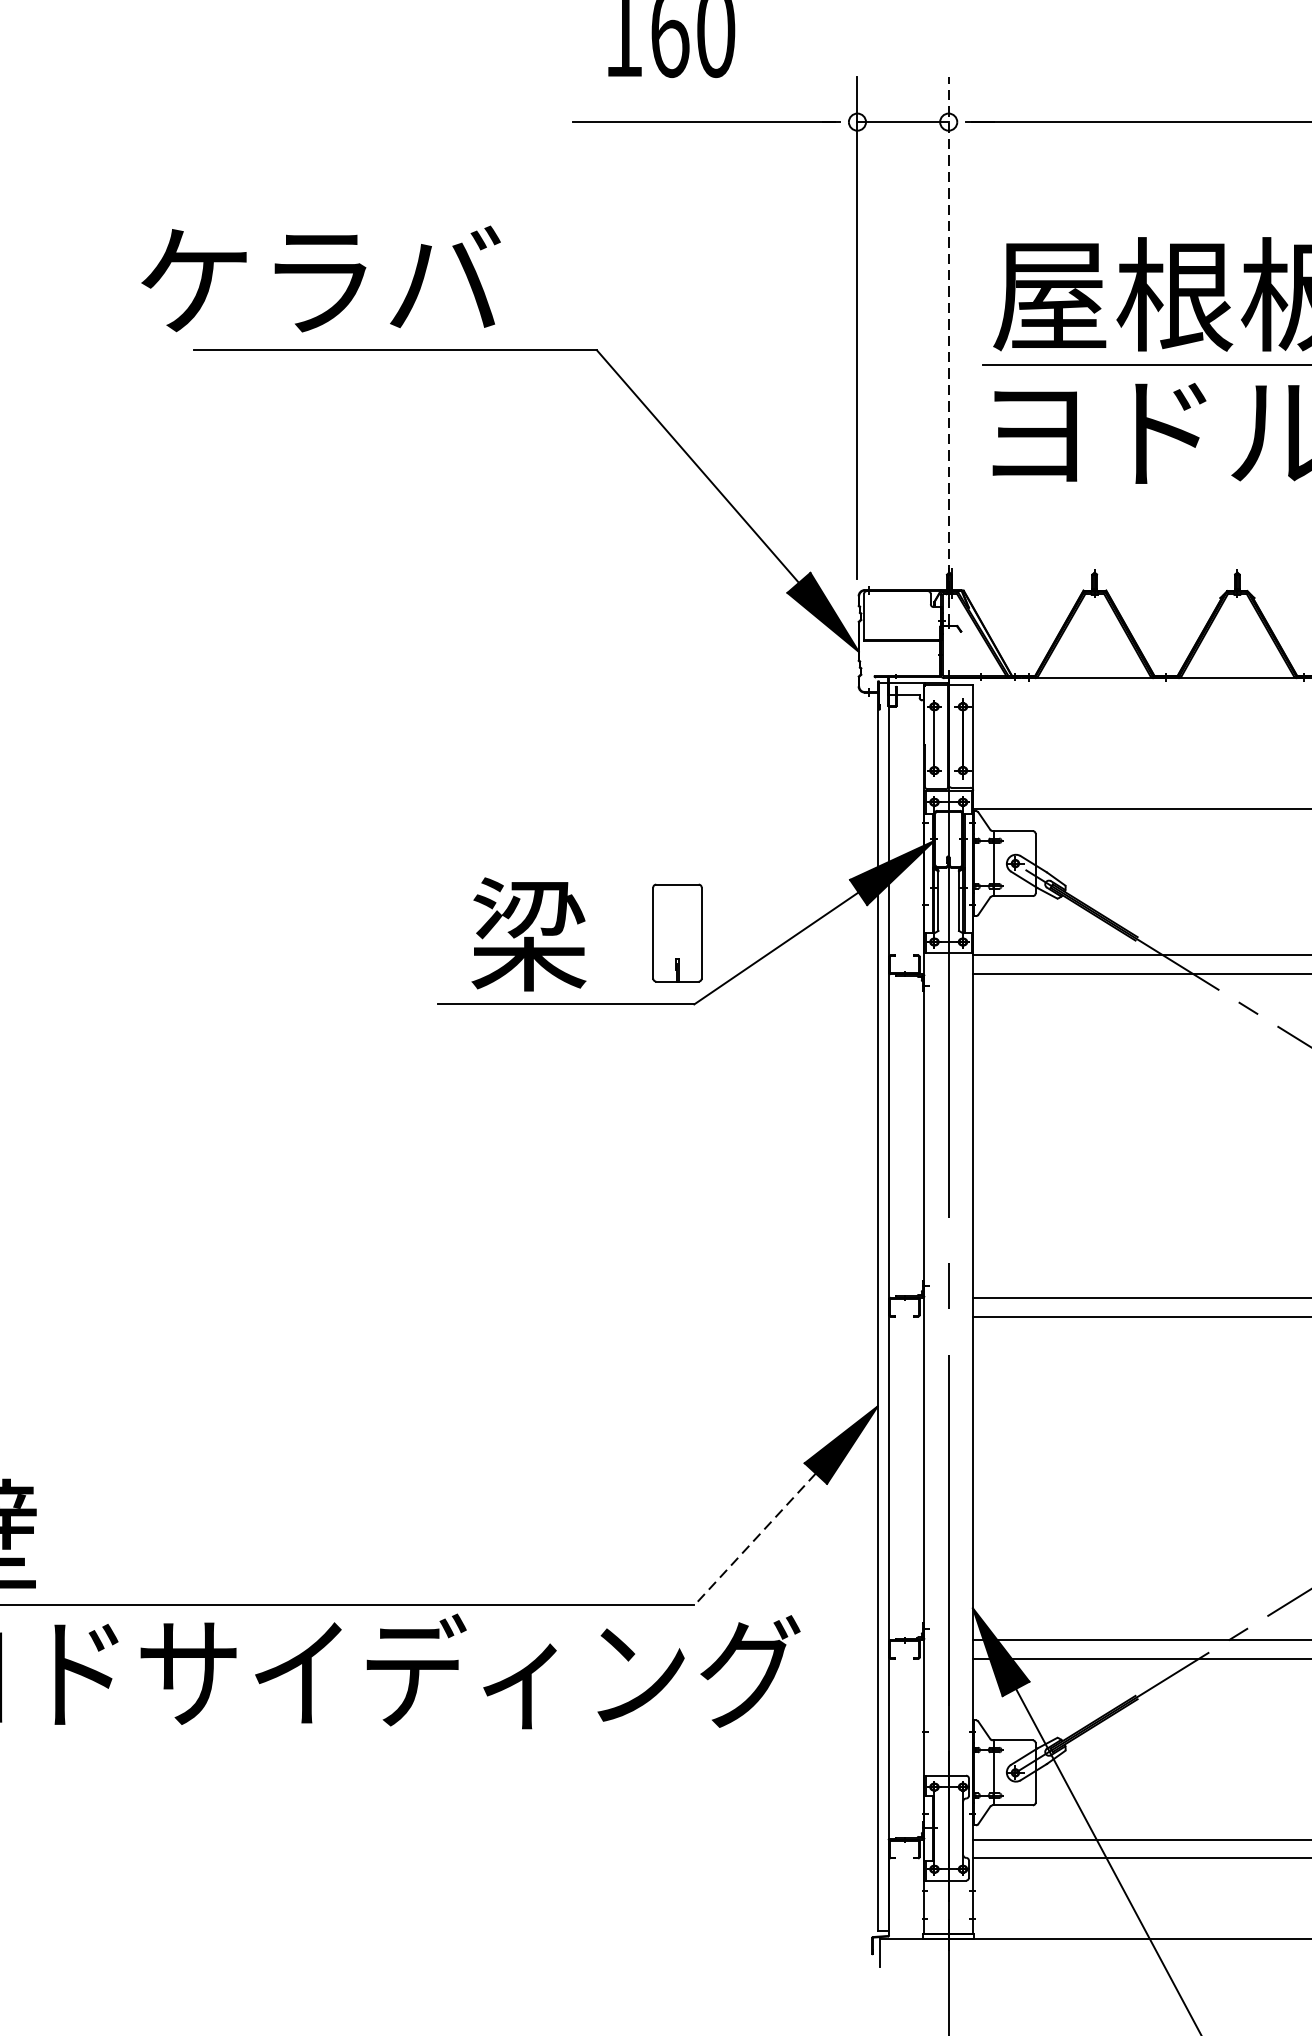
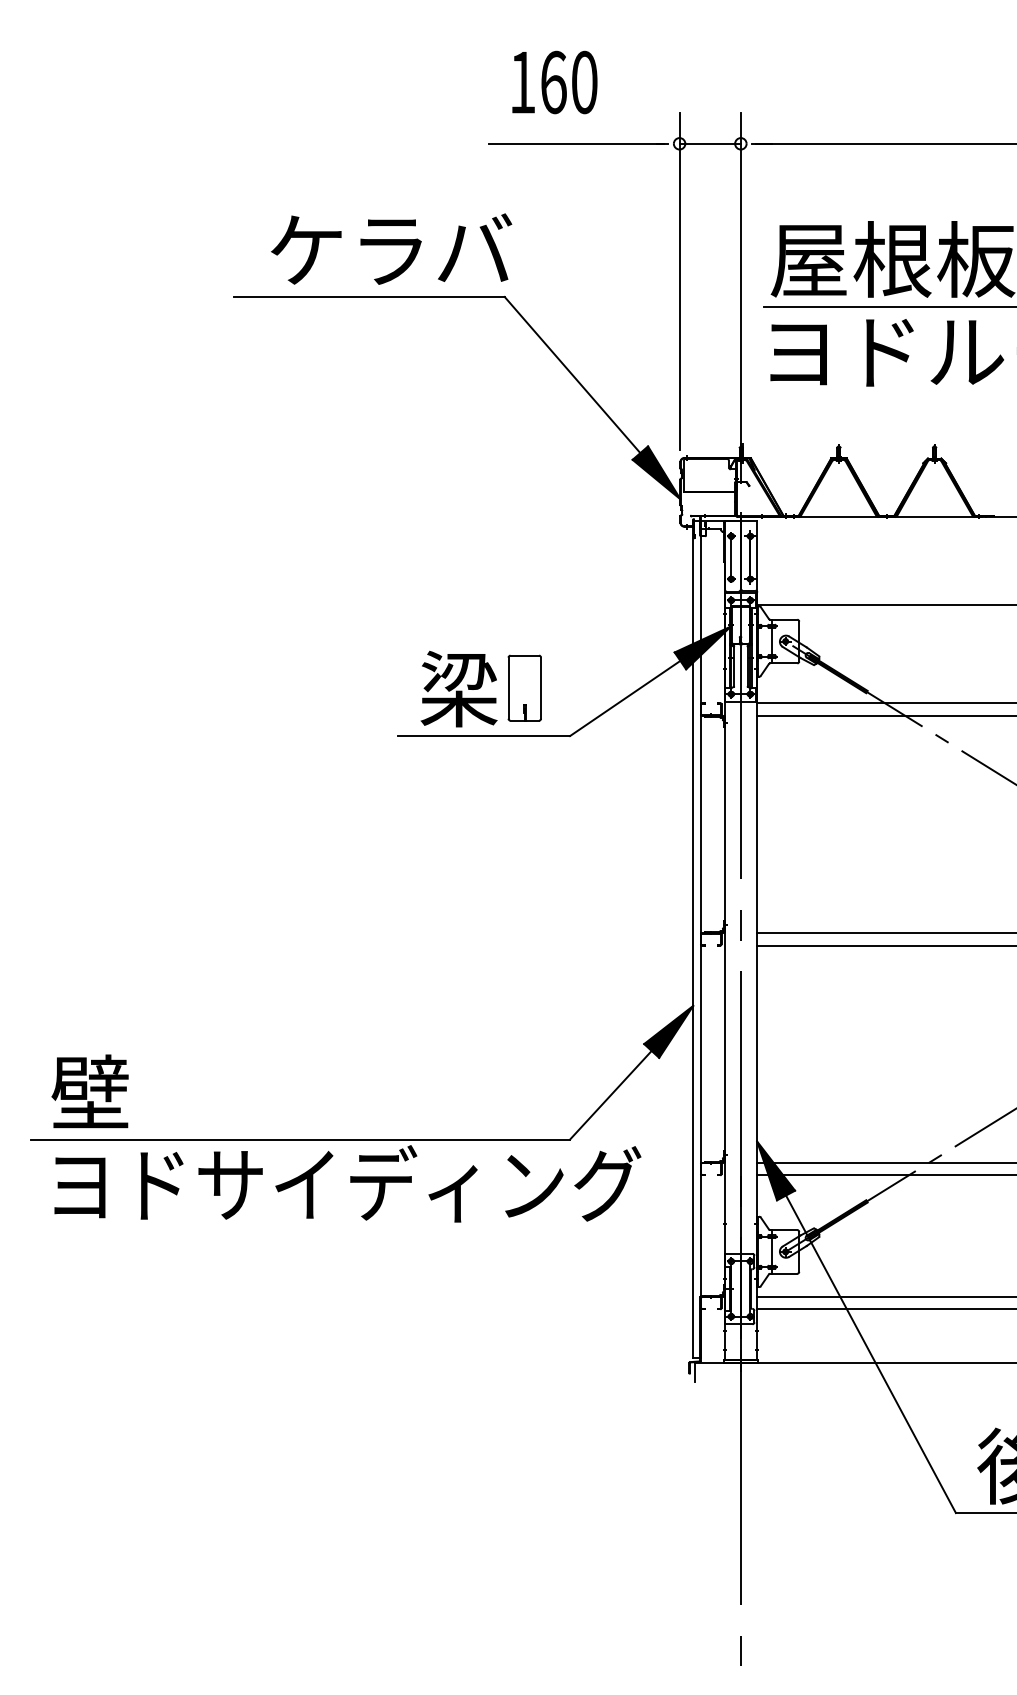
text: (320, 278) -> (391, 248), moved
line: (948, 351) -> (740, 297), dashed -> solid
part: (677, 932) -> (524, 687), moved
line: (754, 1539) -> (610, 1095), dashed -> solid

